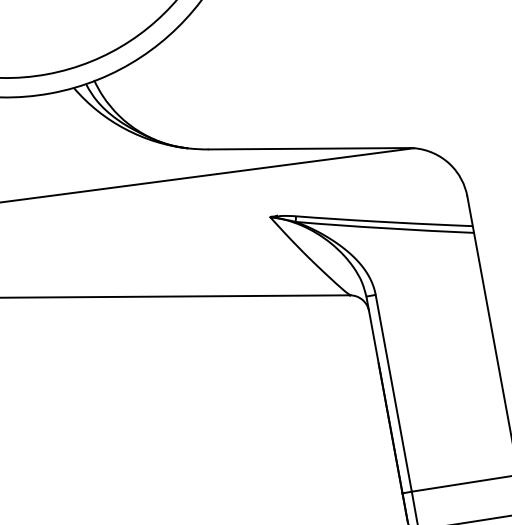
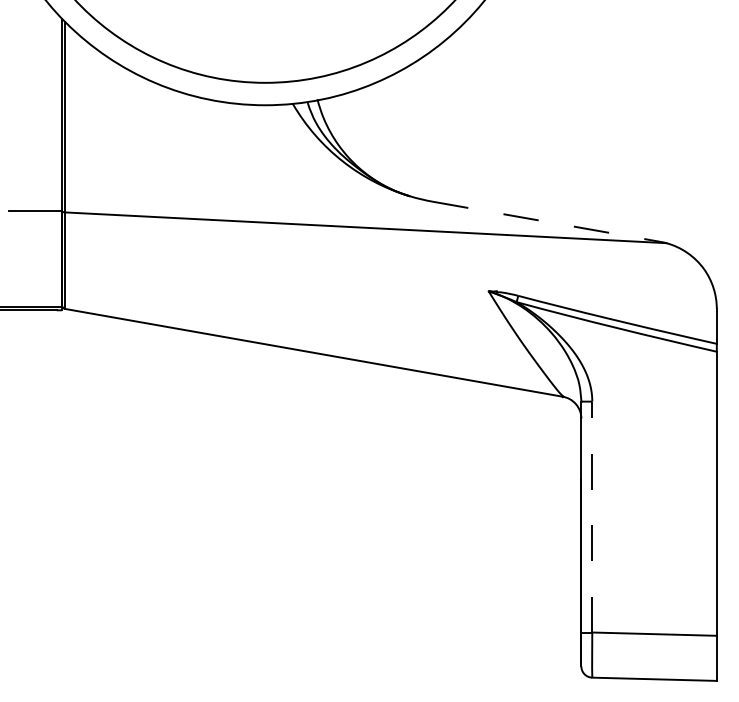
line: (308, 148) -> (546, 221), solid -> dashed
line: (393, 392) -> (592, 516), solid -> dashed

